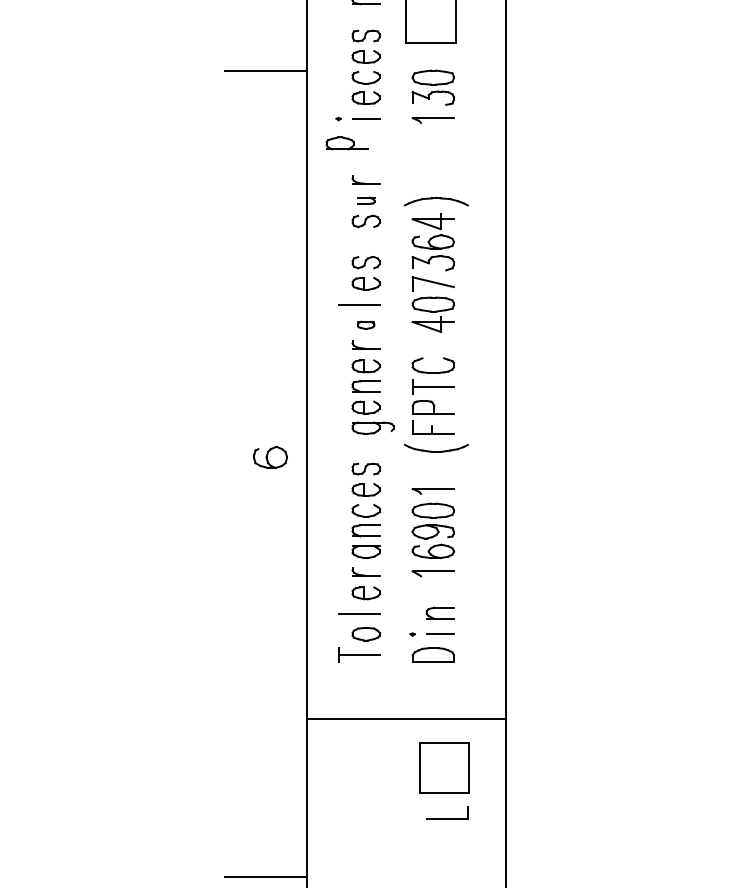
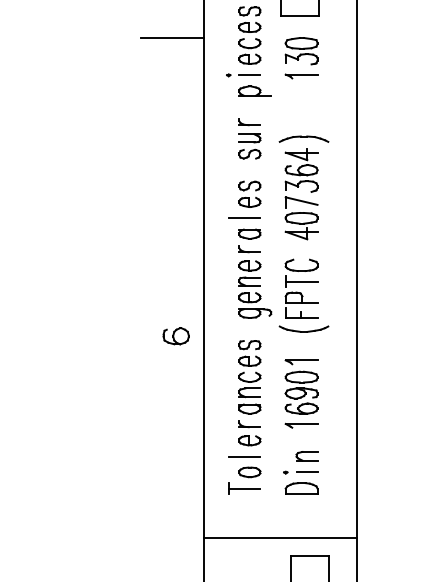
part: (346, 143) -> (254, 91), moved
part: (366, 200) -> (250, 138), size x1.67
part: (365, 325) -> (249, 234), size x1.67

